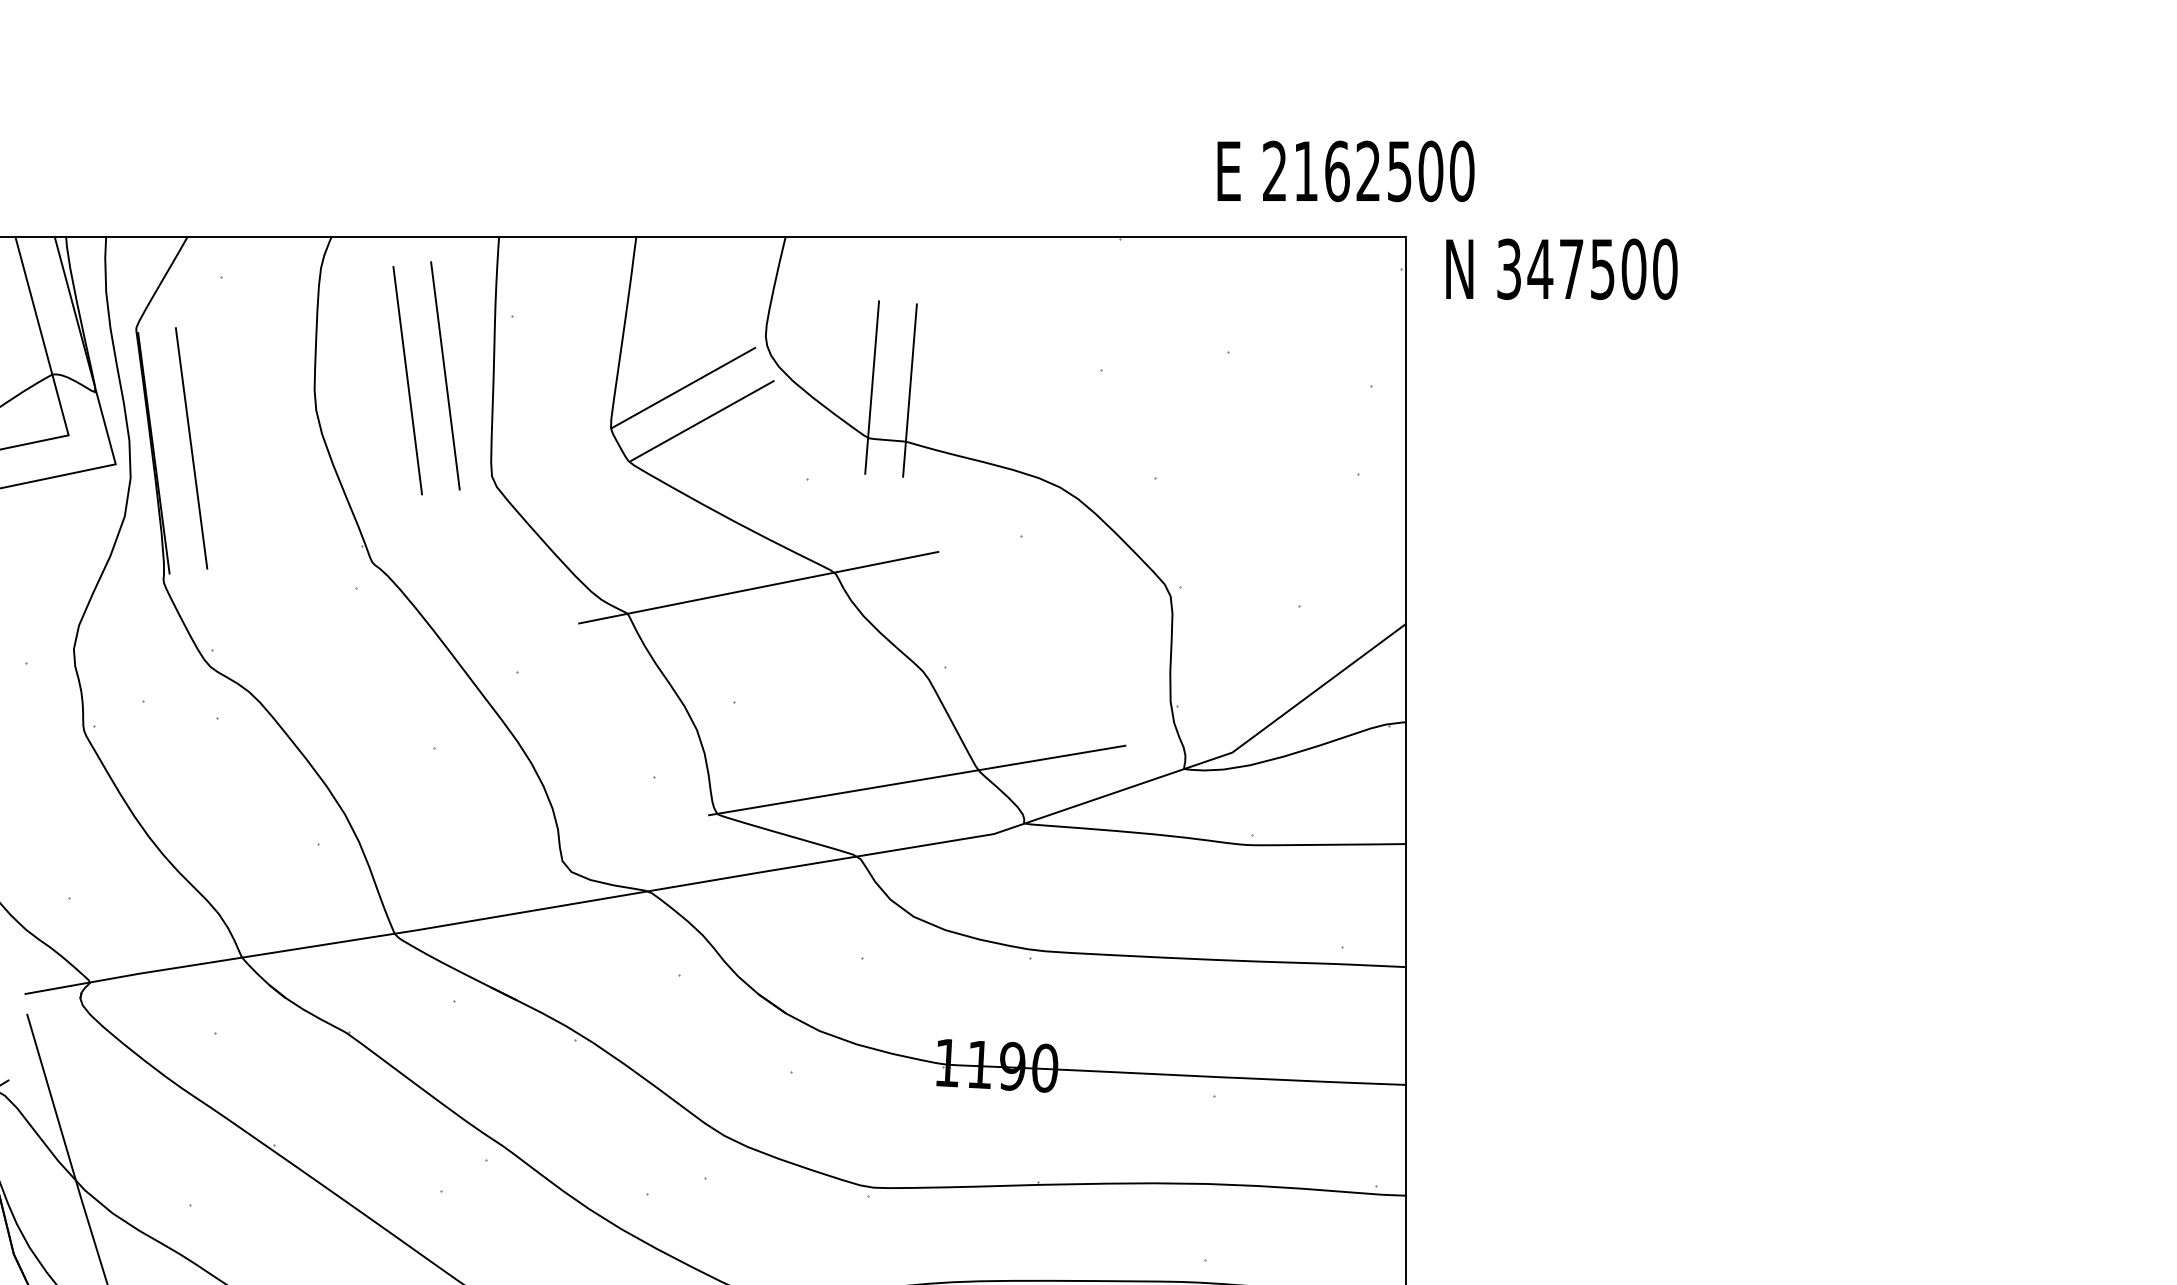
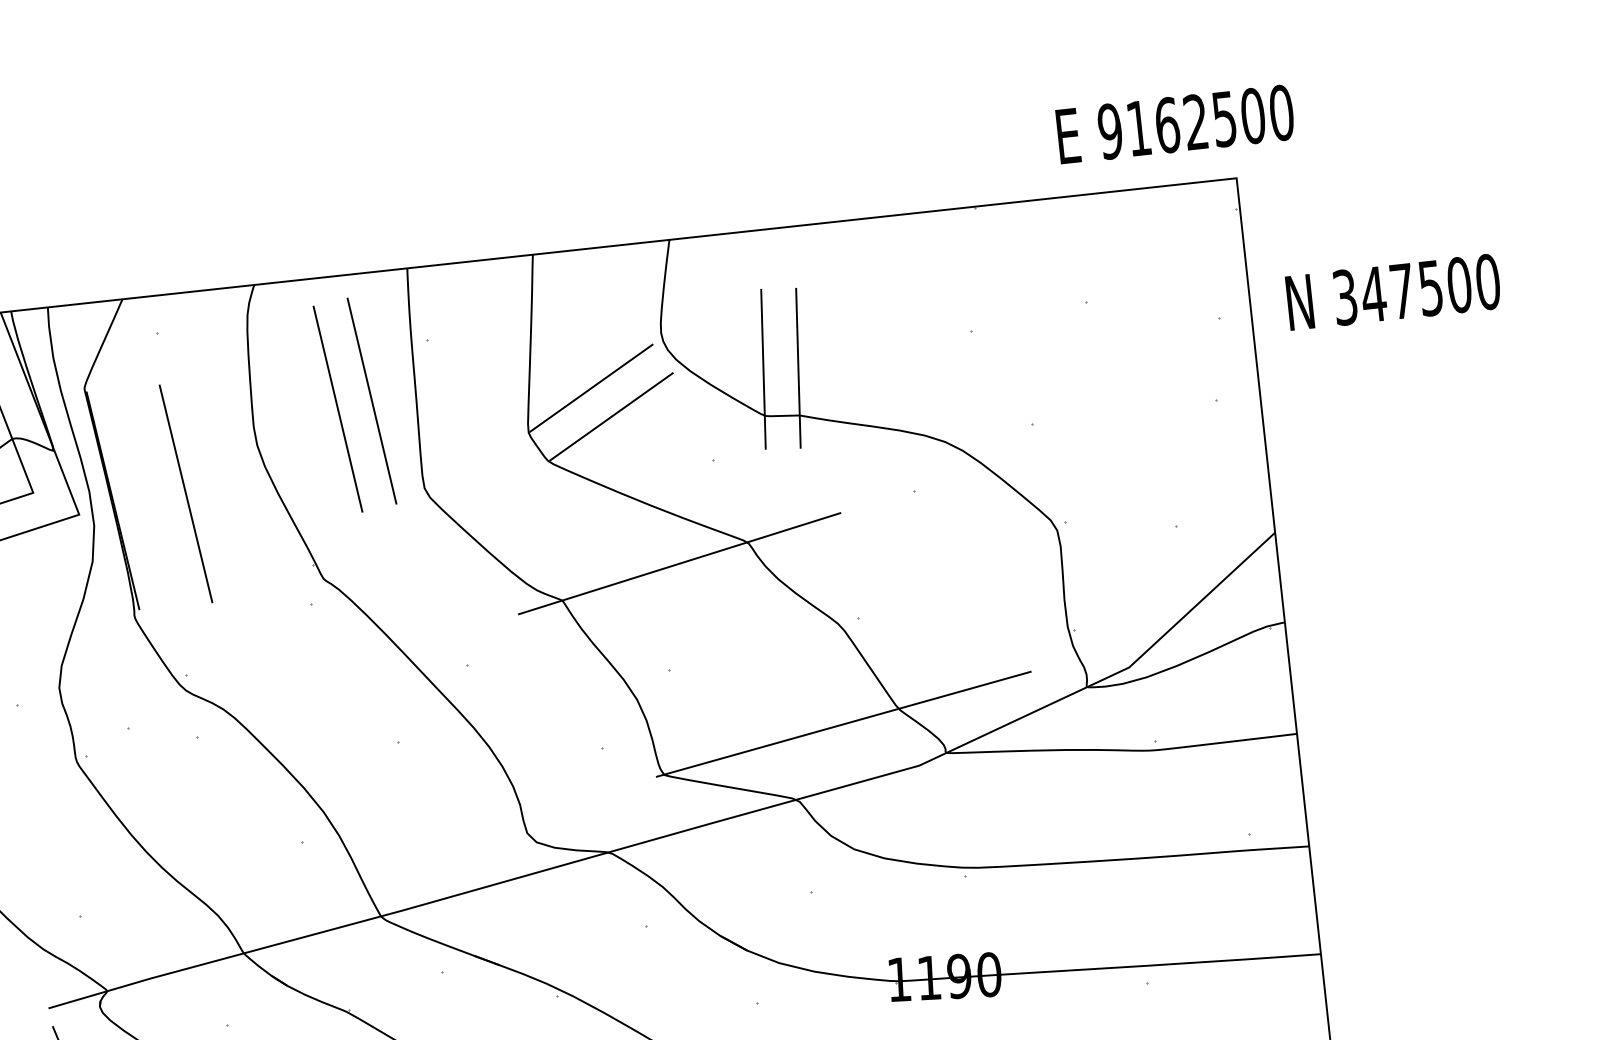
text: (1274, 171) -> (1110, 131), 2162500 -> 9162500
text: (1561, 268) -> (1393, 291), moved
line: (191, 448) -> (185, 494), moved

